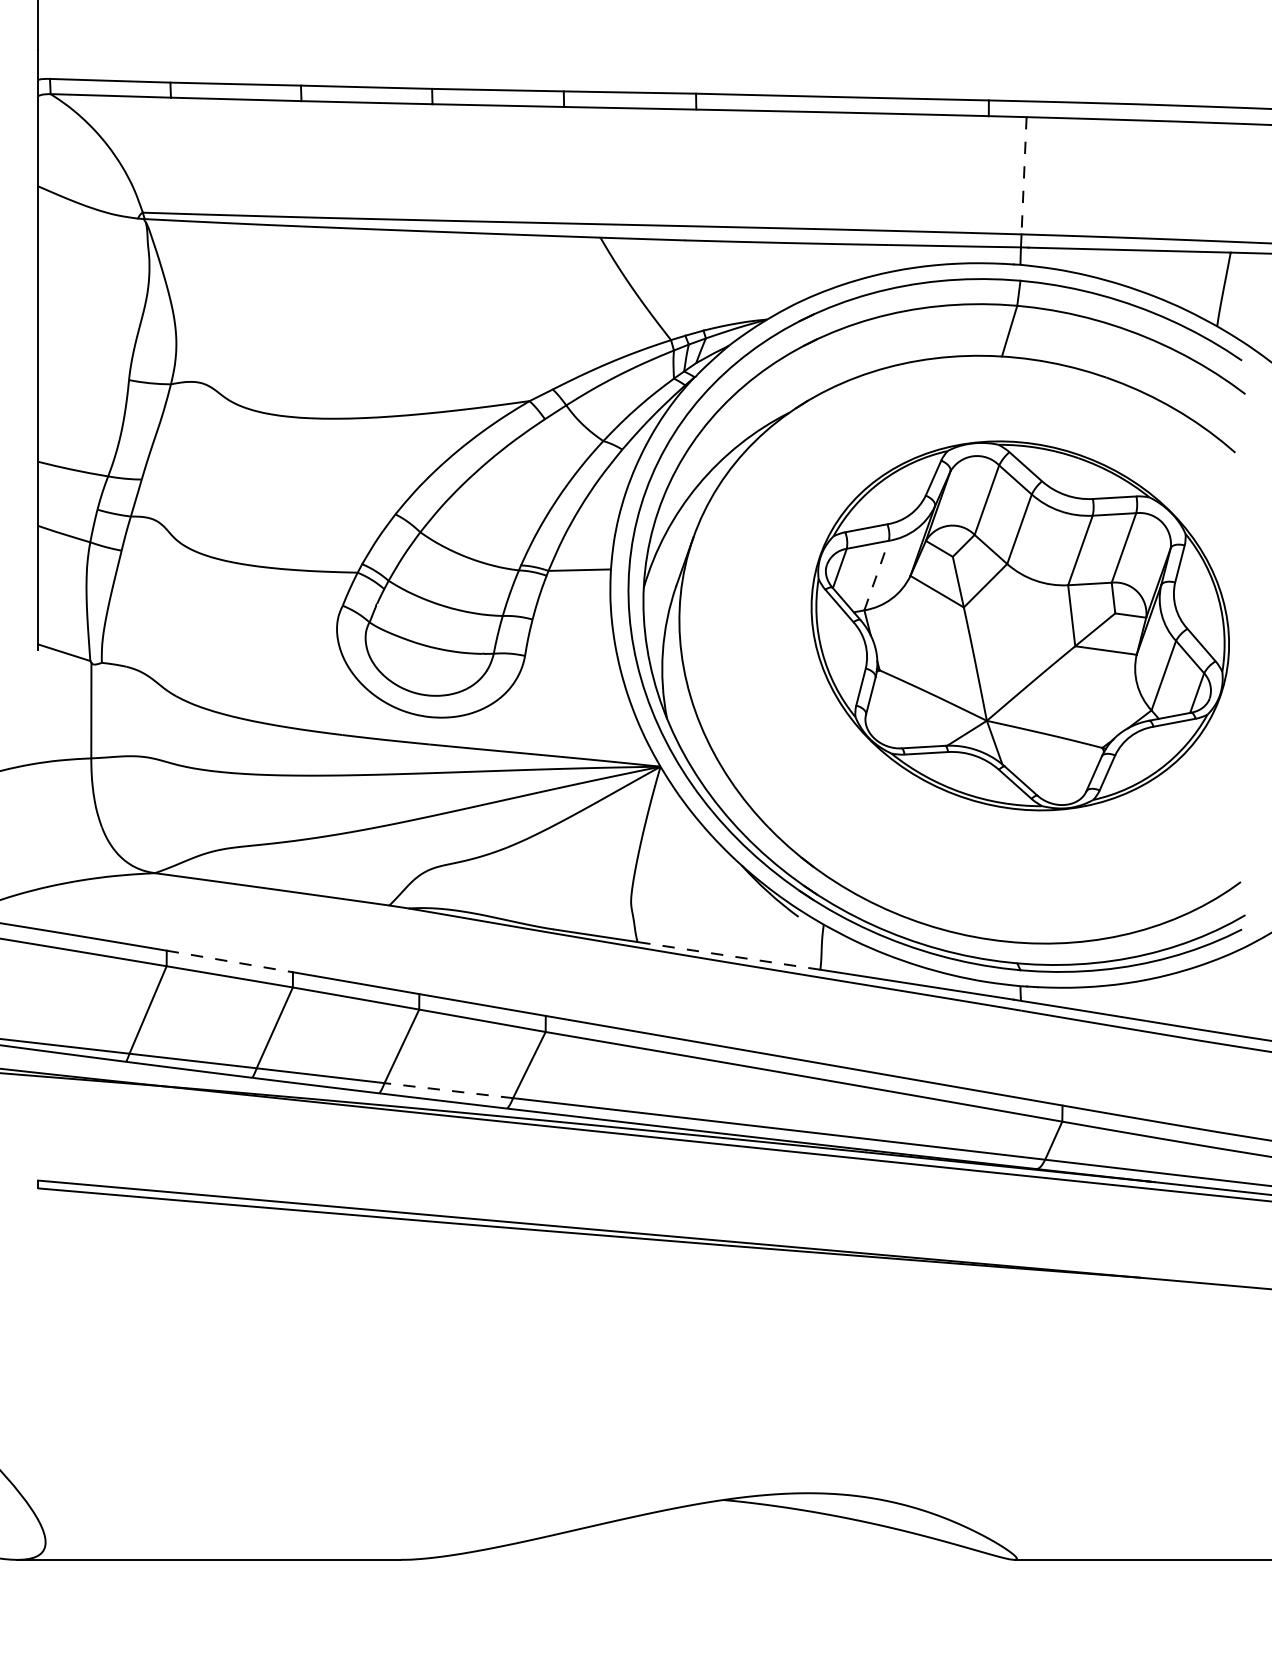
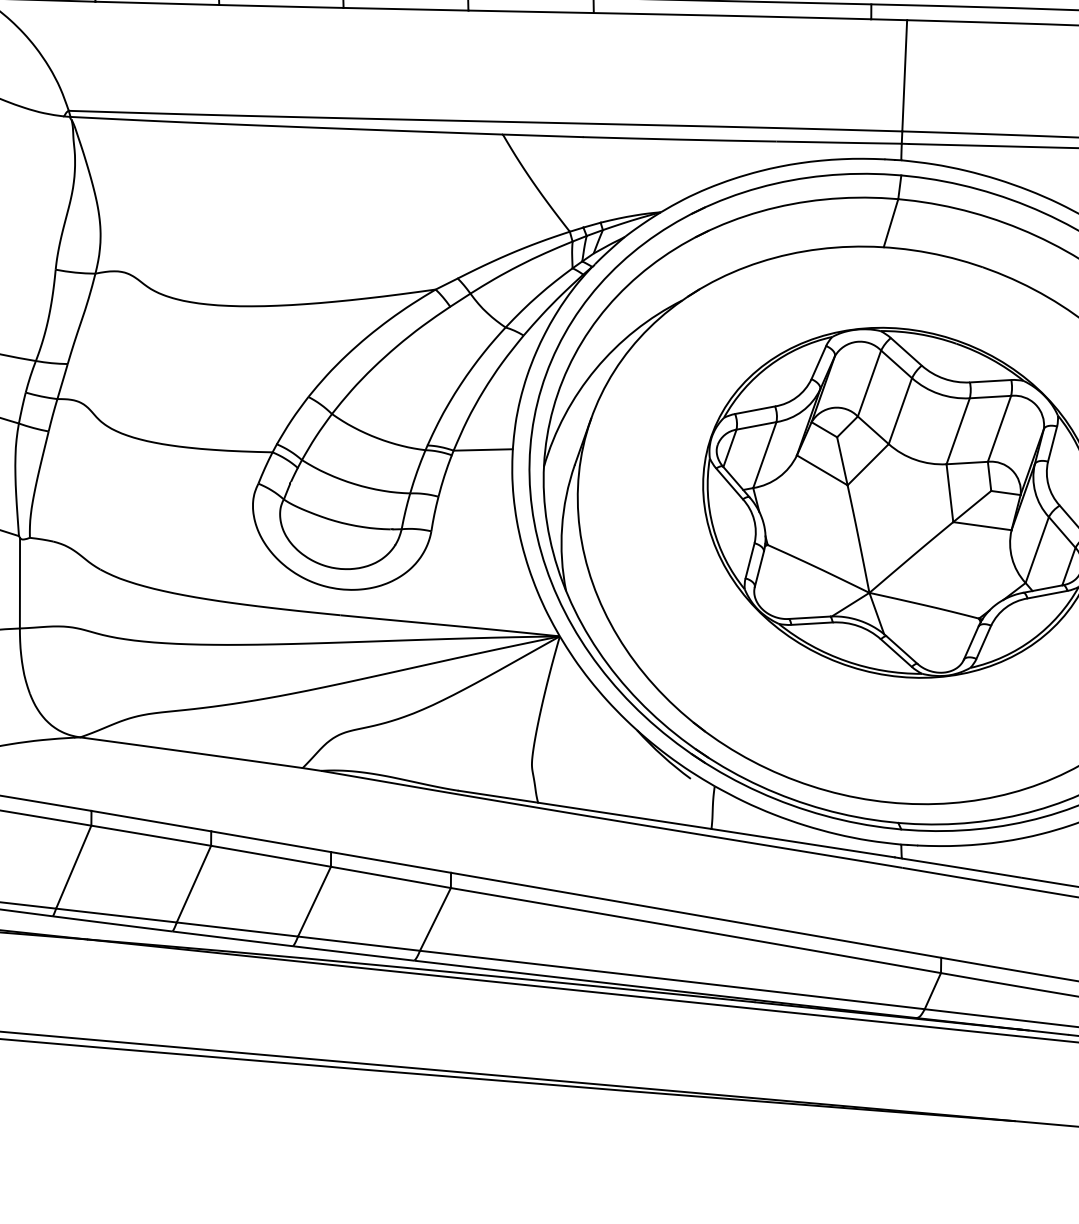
line: (1024, 175) -> (905, 75), dashed -> solid
line: (876, 575) -> (764, 455), dashed -> solid
line: (728, 955) -> (624, 815), dashed -> solid
line: (230, 961) -> (151, 821), dashed -> solid
line: (448, 1090) -> (358, 943), dashed -> solid

